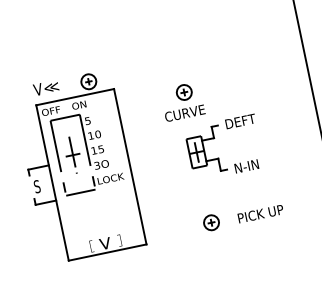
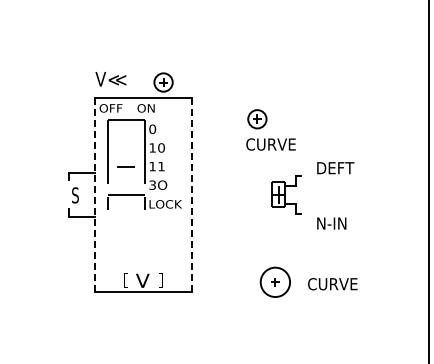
part: (184, 92) -> (257, 119), moved
text: (87, 121) -> (152, 129), 5 -> 0
text: (101, 149) -> (161, 166), 15 -> 11
part: (205, 150) -> (286, 194), size x0.7
line: (73, 155) -> (126, 166), removed
line: (130, 166) -> (192, 194), solid -> dashed
line: (52, 183) -> (94, 195), solid -> dashed
line: (80, 192) -> (125, 195), moved
text: (260, 214) -> (336, 284), PICK UP -> CURVE
circle: (211, 222) -> (275, 282), size x1.6

